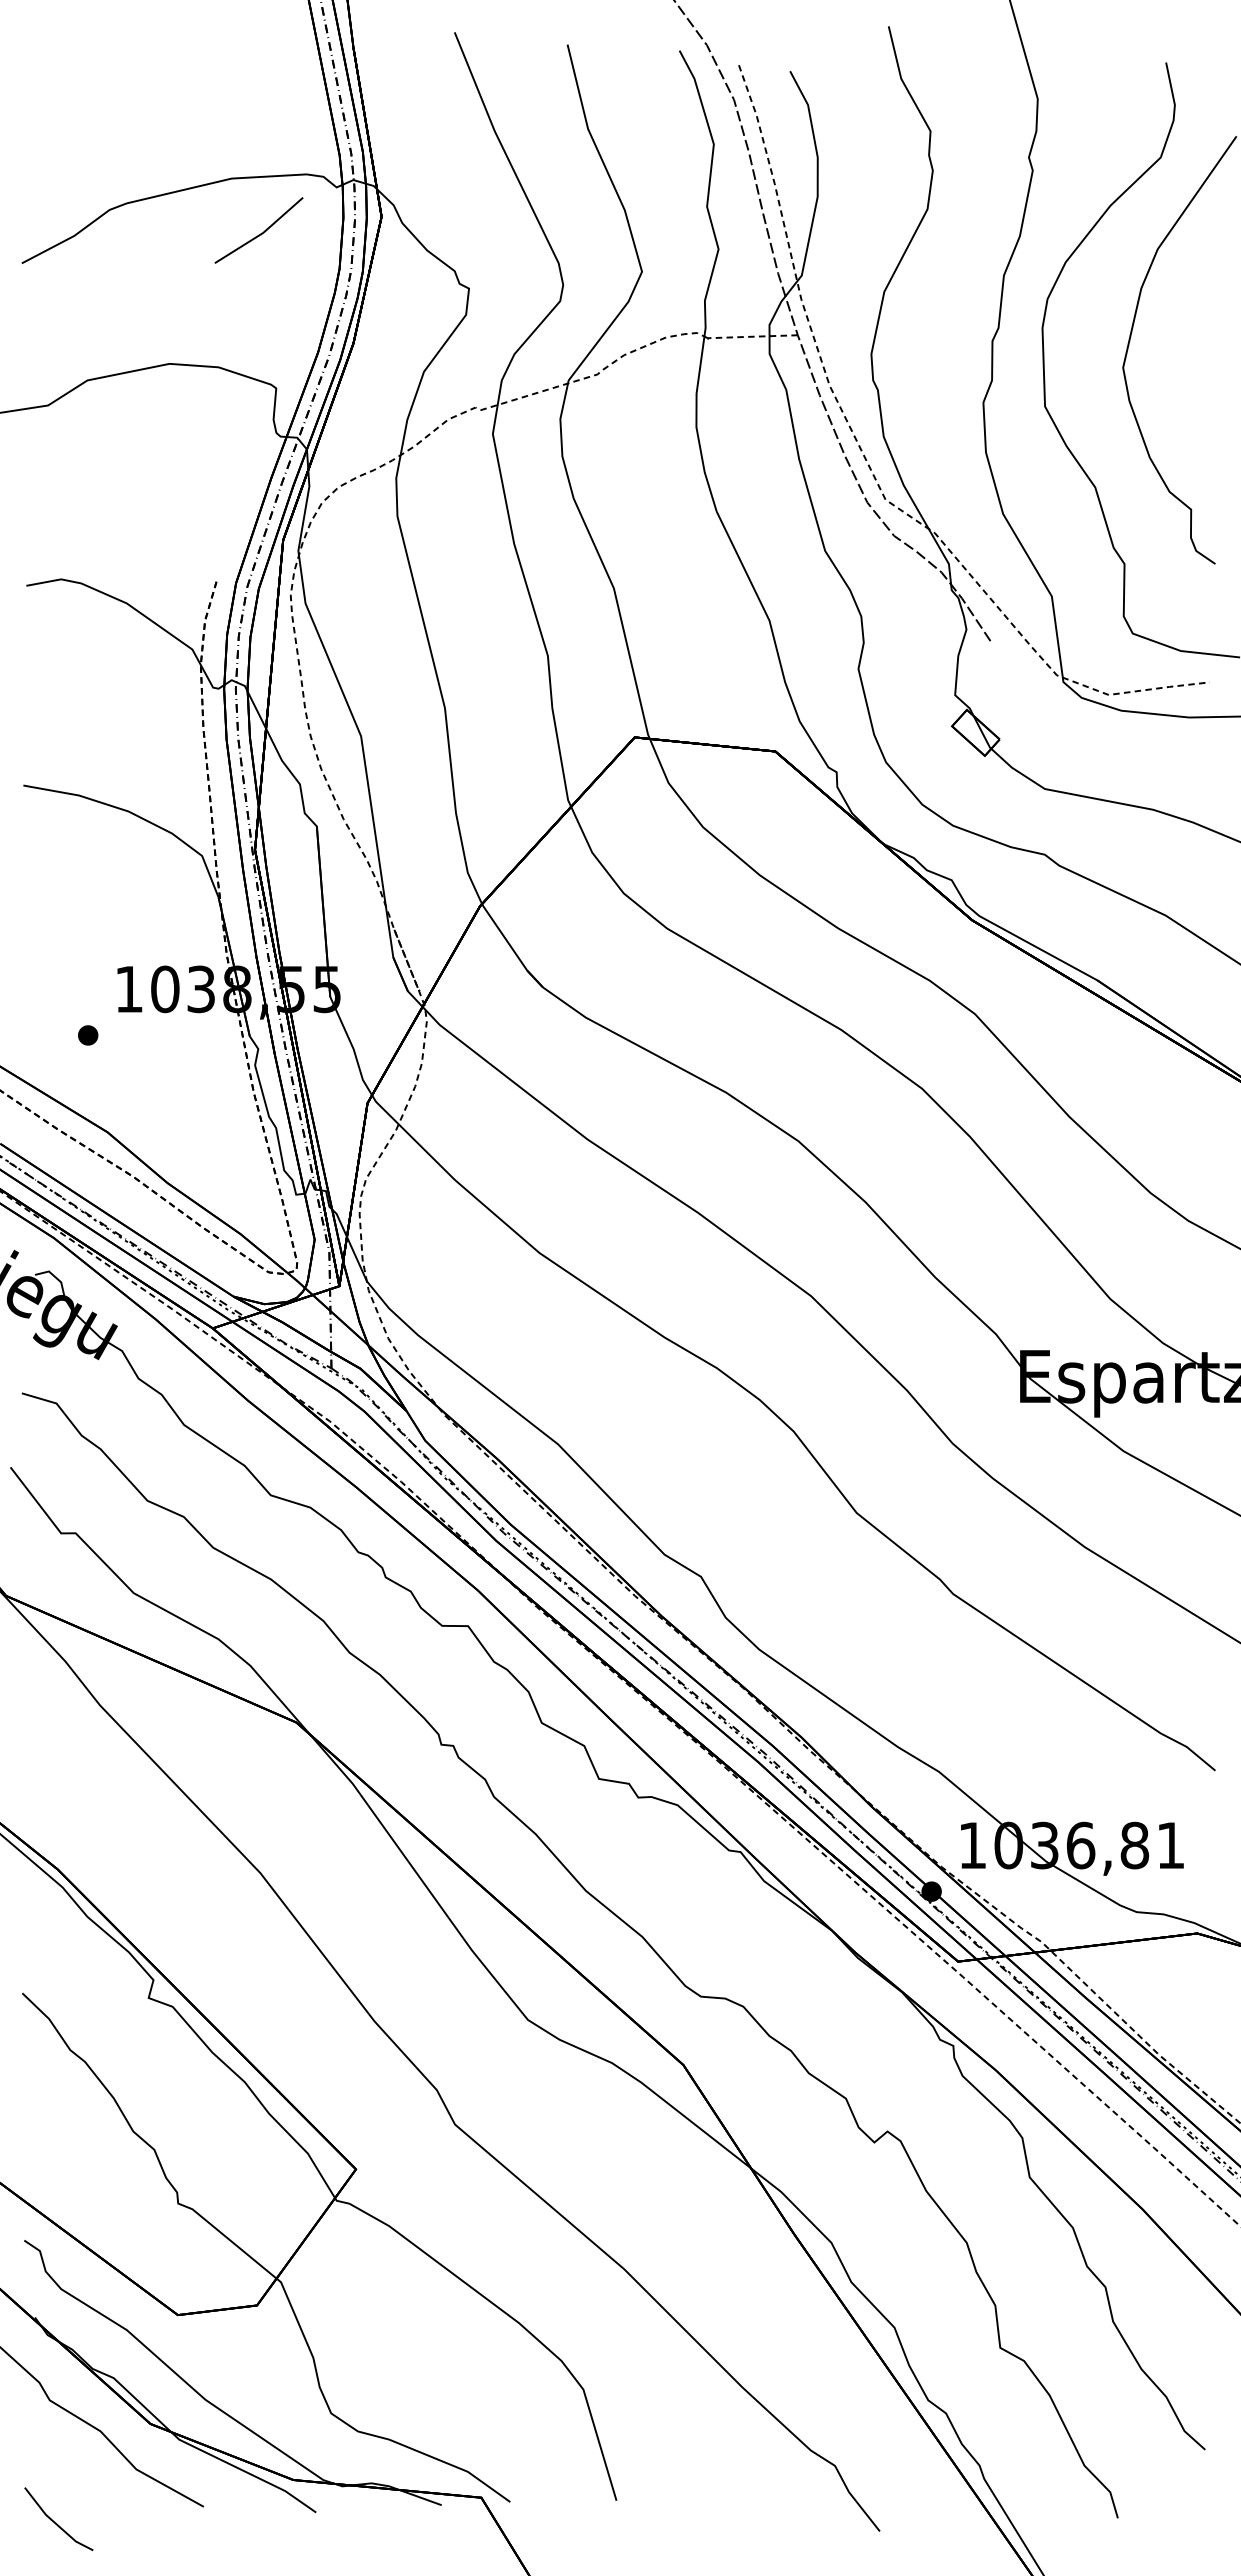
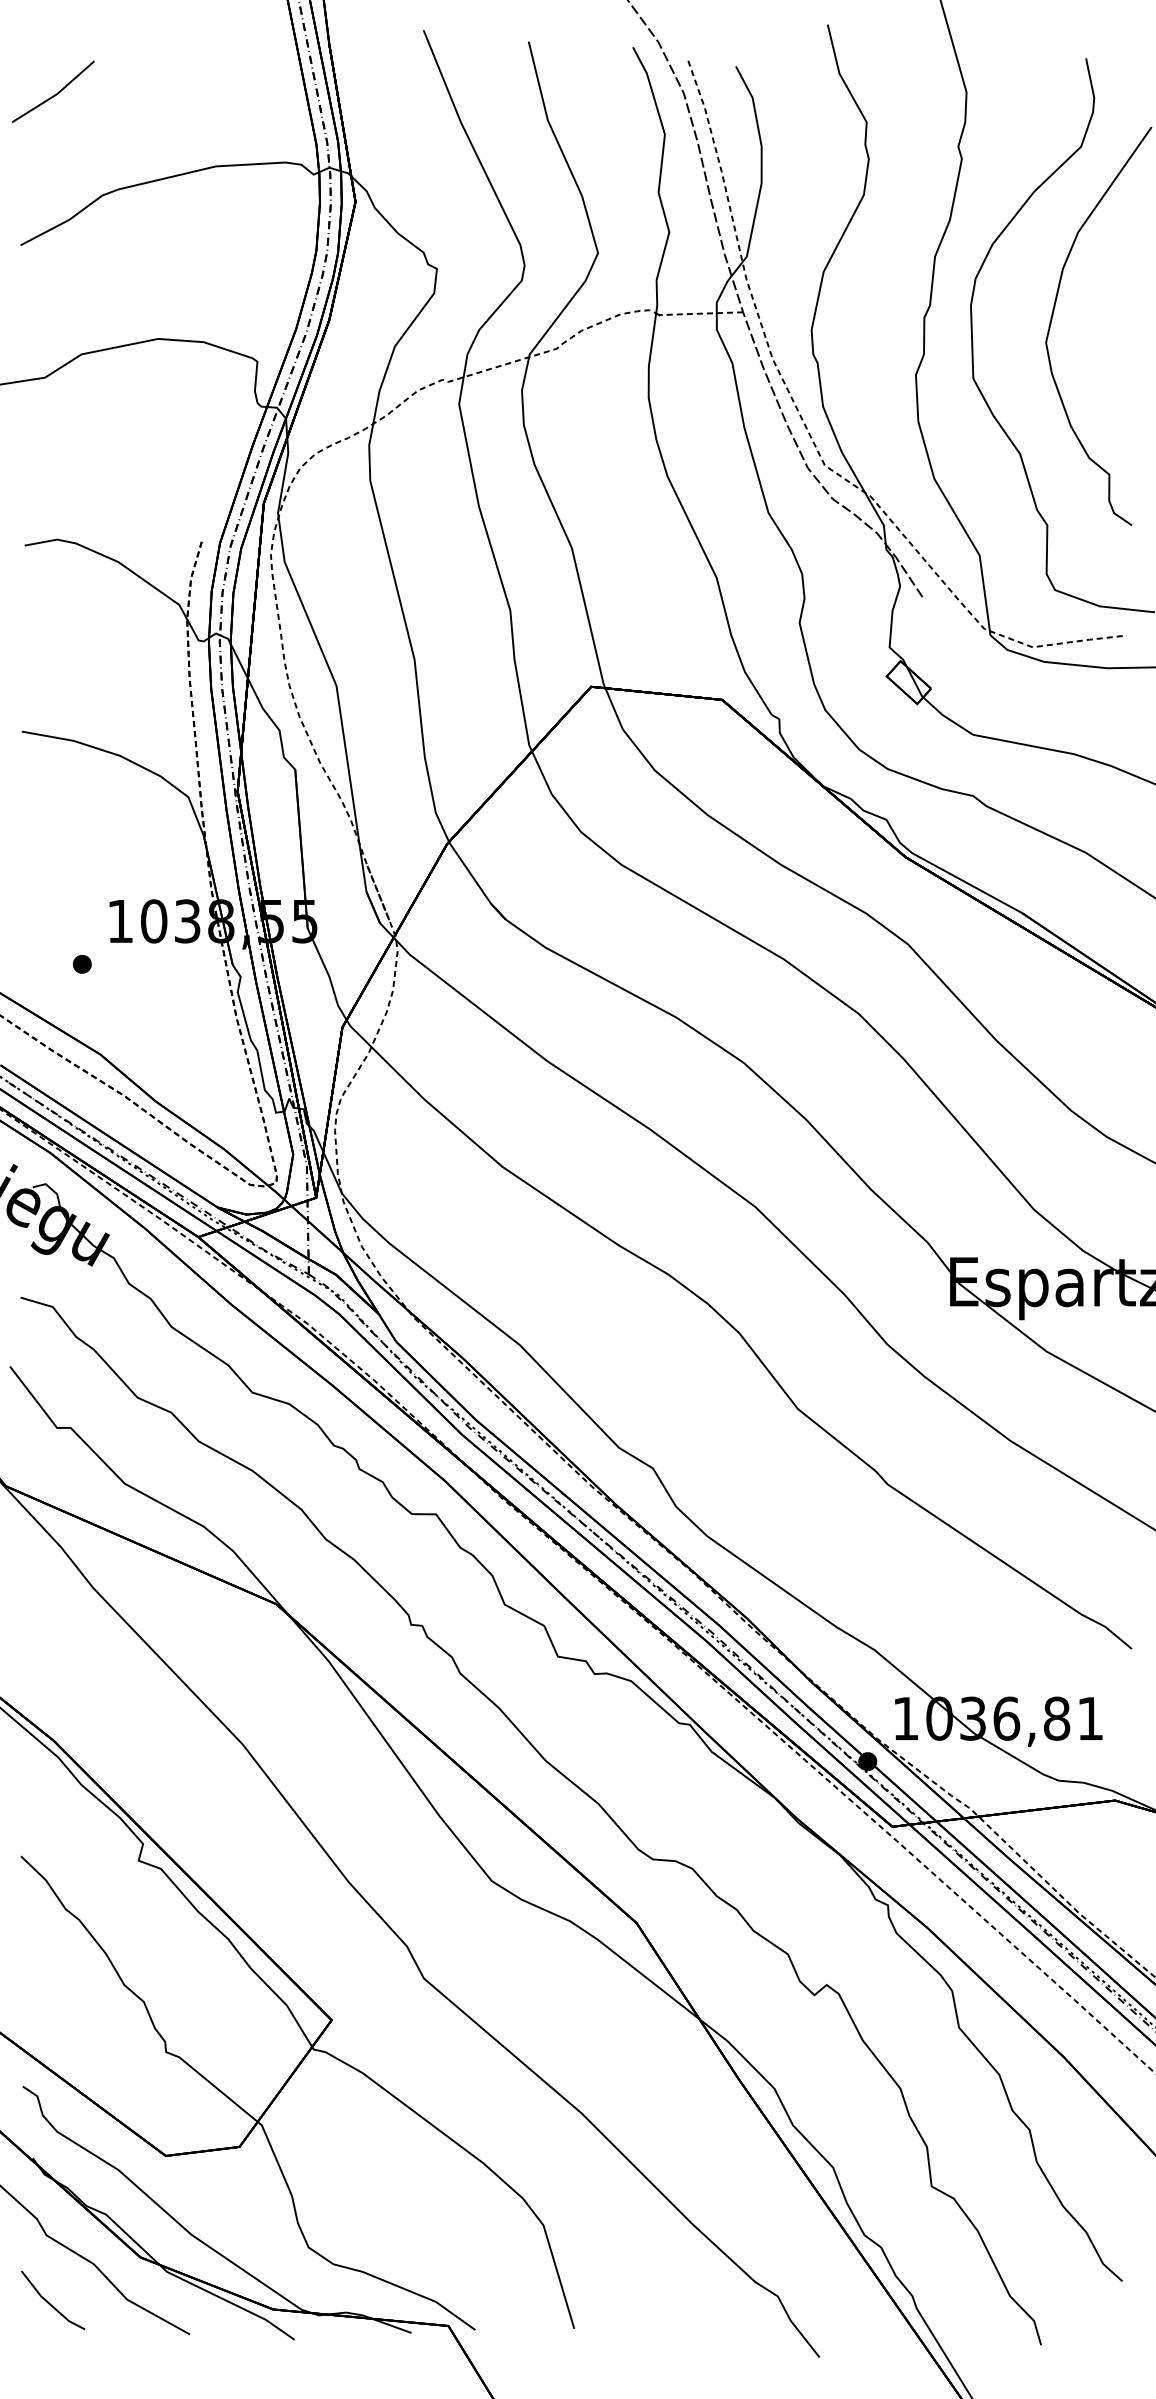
line: (261, 232) -> (55, 93), moved
line: (56, 2522) -> (50, 2303), moved

